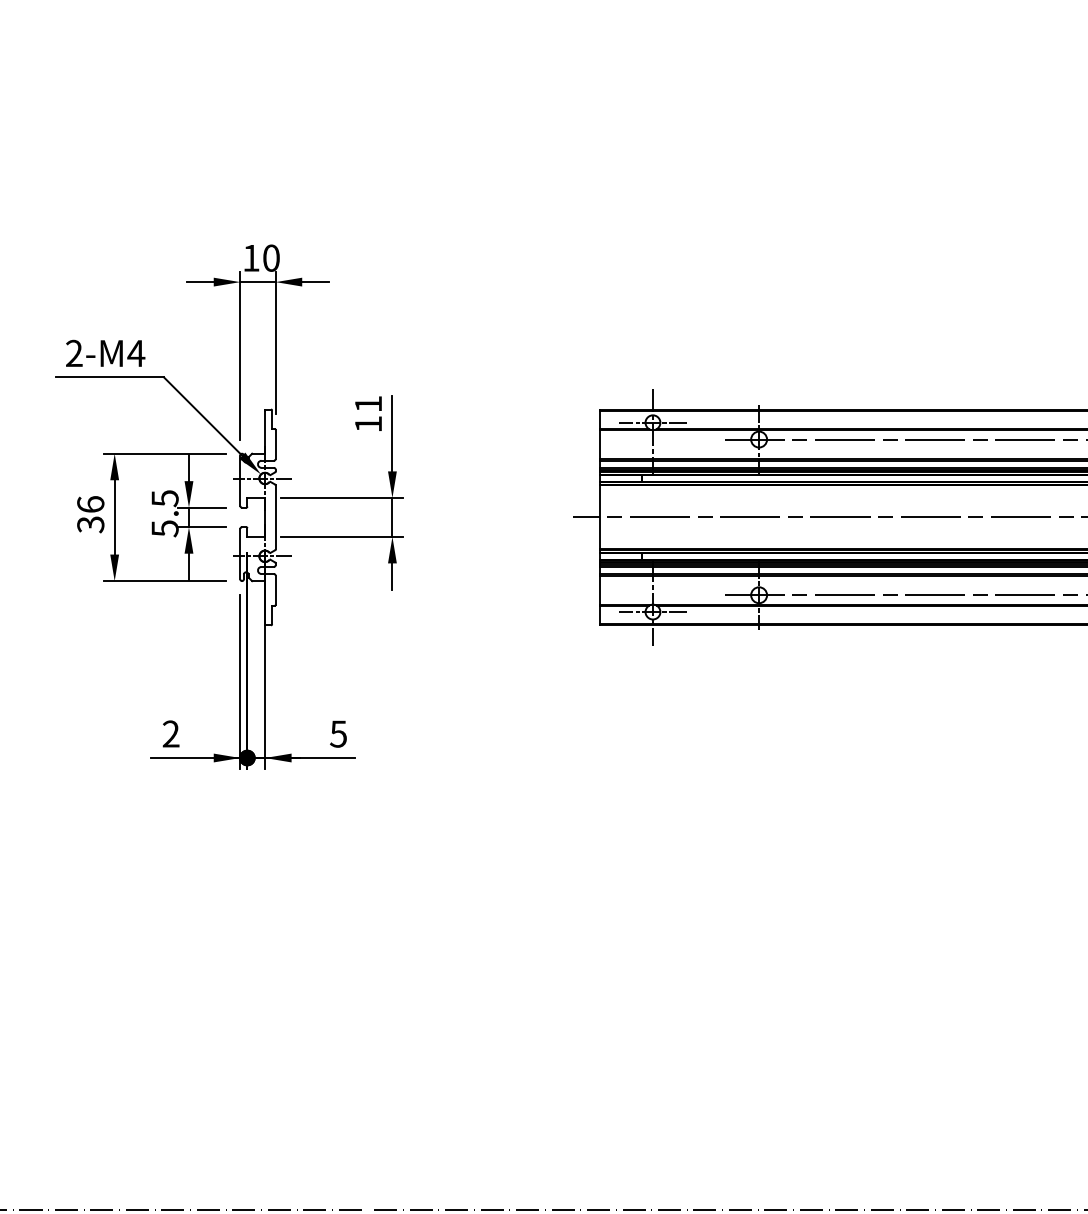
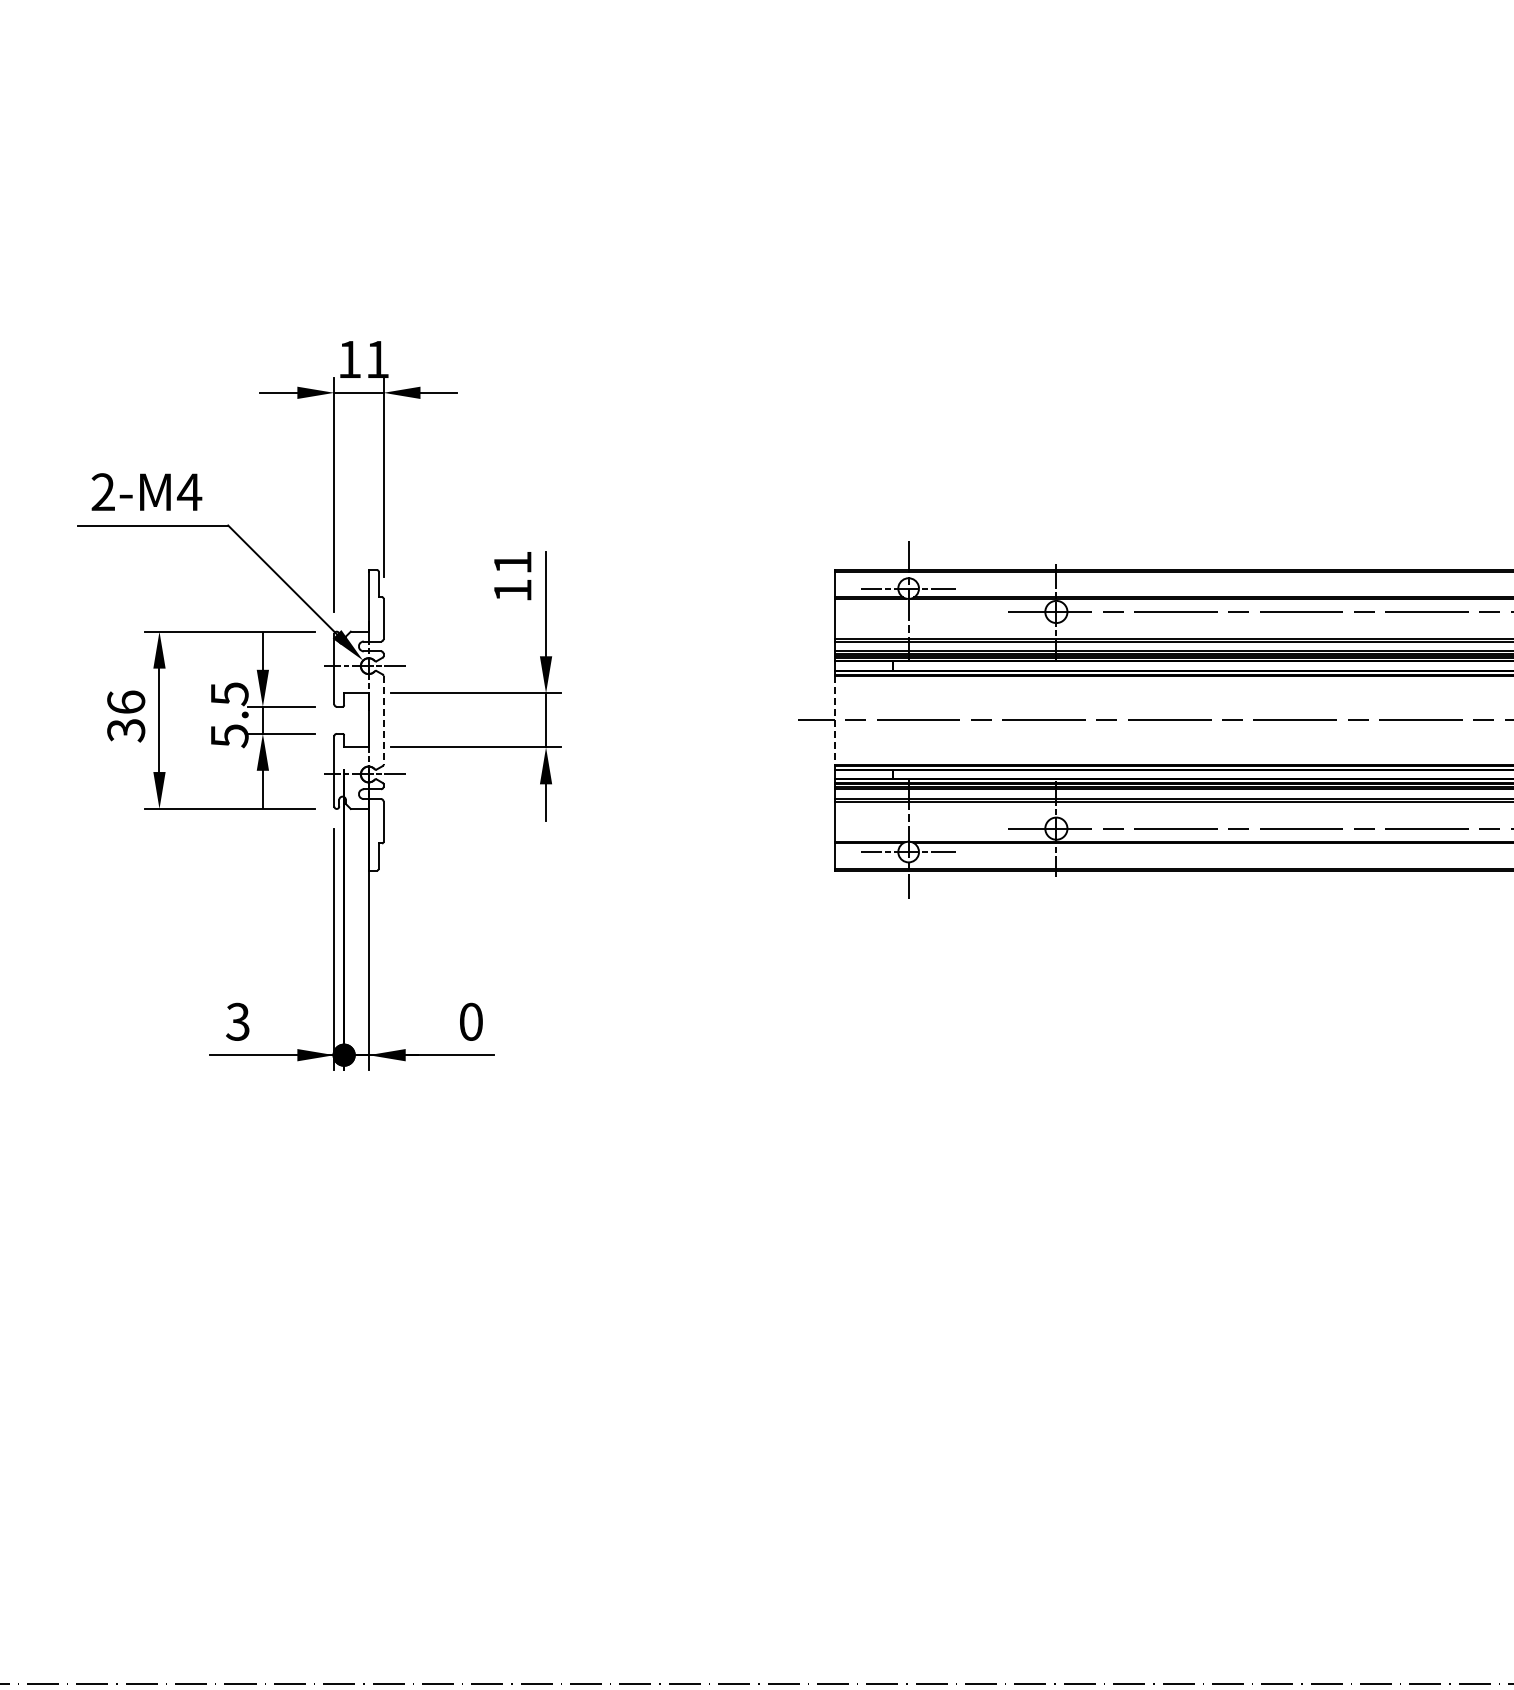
text: (271, 258) -> (377, 359), 10 -> 11
line: (275, 517) -> (383, 720), solid -> dashed
line: (599, 517) -> (834, 720), solid -> dashed
text: (170, 733) -> (237, 1021), 2 -> 3
text: (338, 733) -> (470, 1021), 5 -> 0

